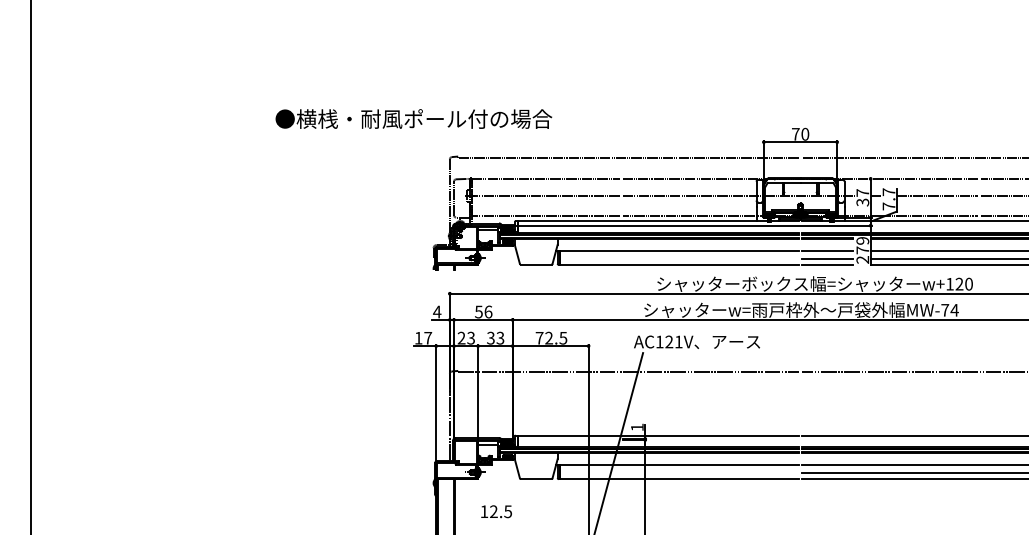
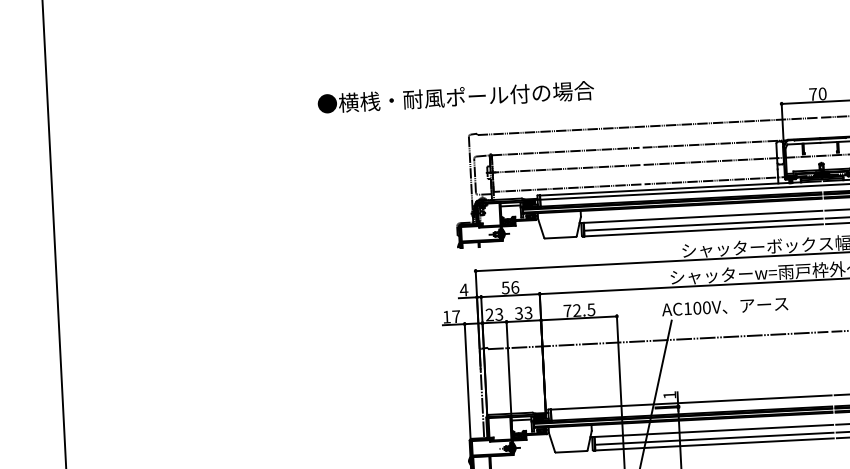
text: (413, 118) -> (455, 96), moved
line: (679, 258) -> (703, 224), added
text: (673, 341) -> (701, 307), AC121V -> AC100V
line: (679, 473) -> (714, 439), added

